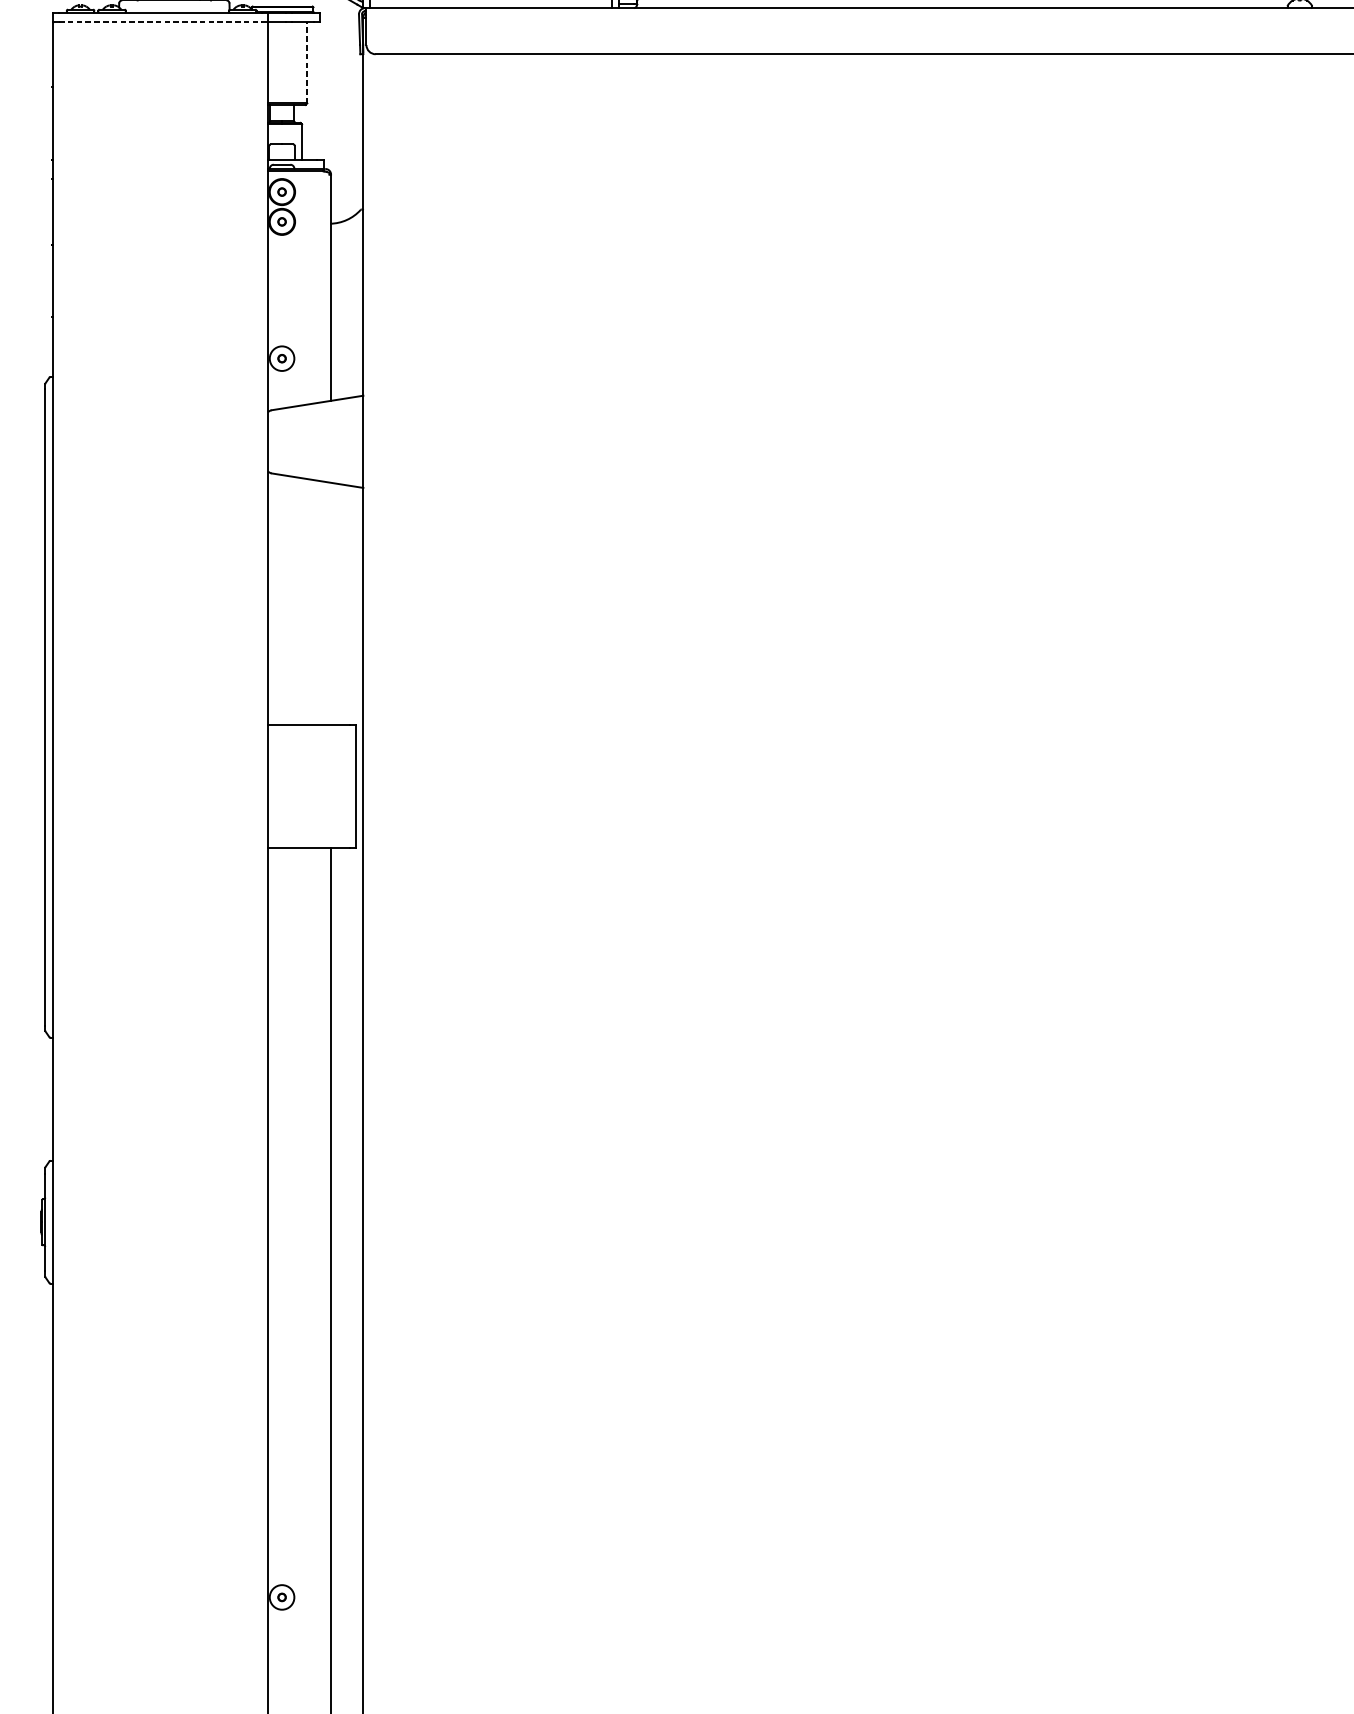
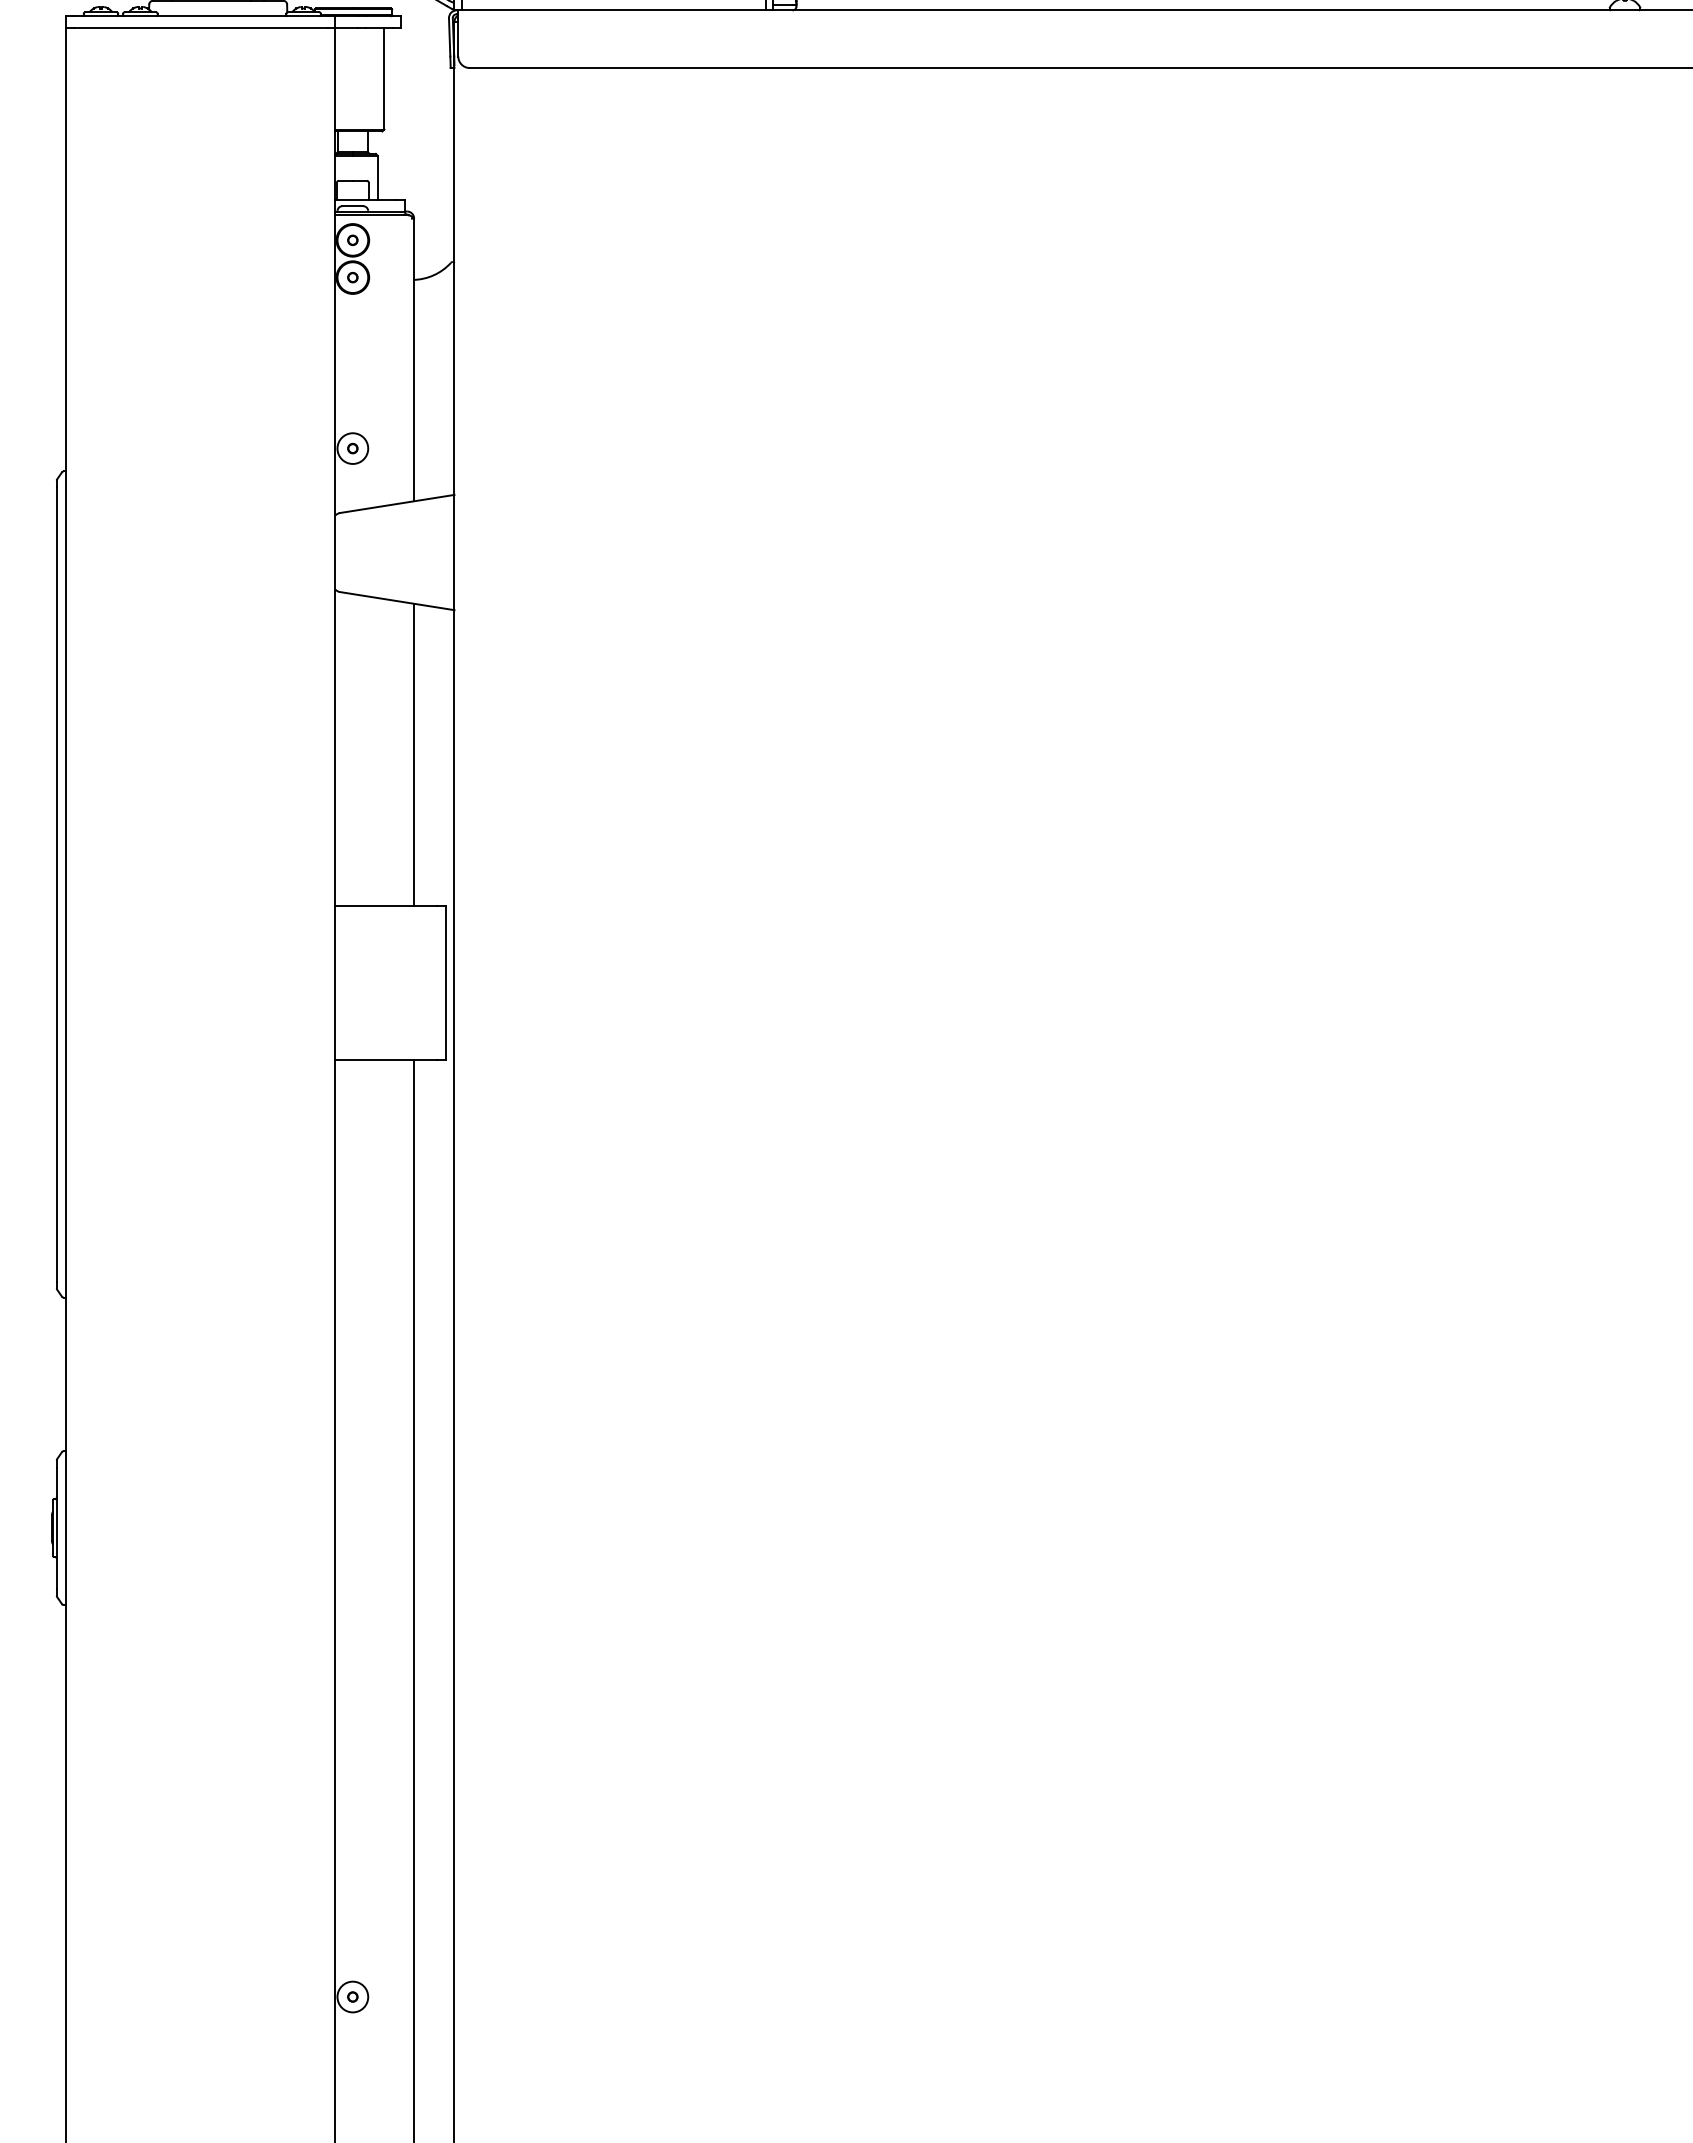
line: (160, 21) -> (200, 27), dashed -> solid
line: (307, 62) -> (384, 78), dashed -> solid
line: (331, 603) -> (414, 754), added

